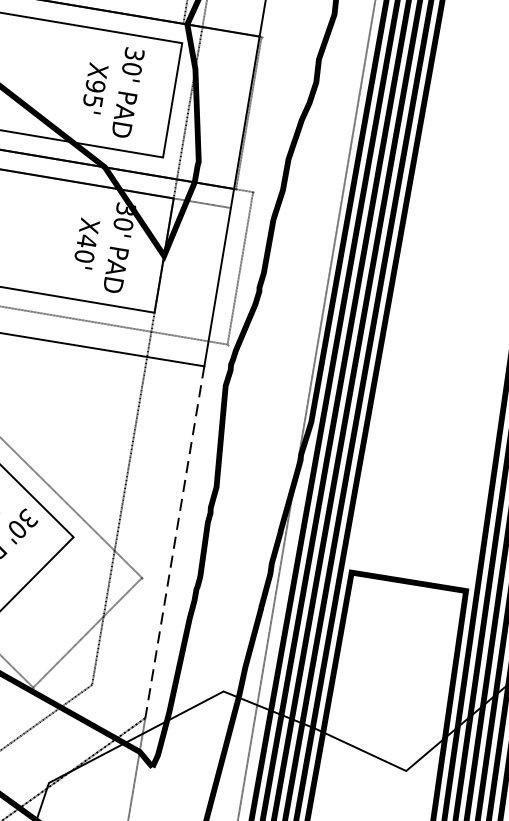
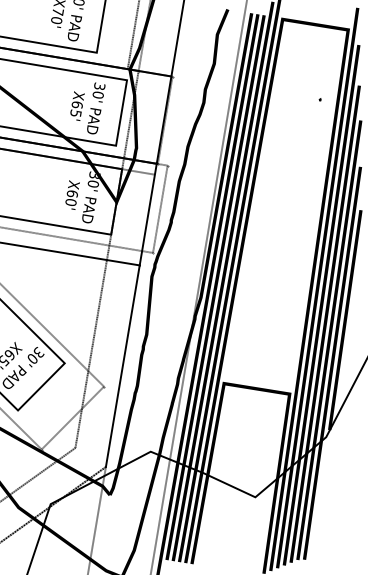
text: (94, 85) -> (76, 104), X95' -> X65'
text: (85, 240) -> (71, 193), X40' -> X60'
line: (174, 542) -> (122, 366), dashed -> solid

